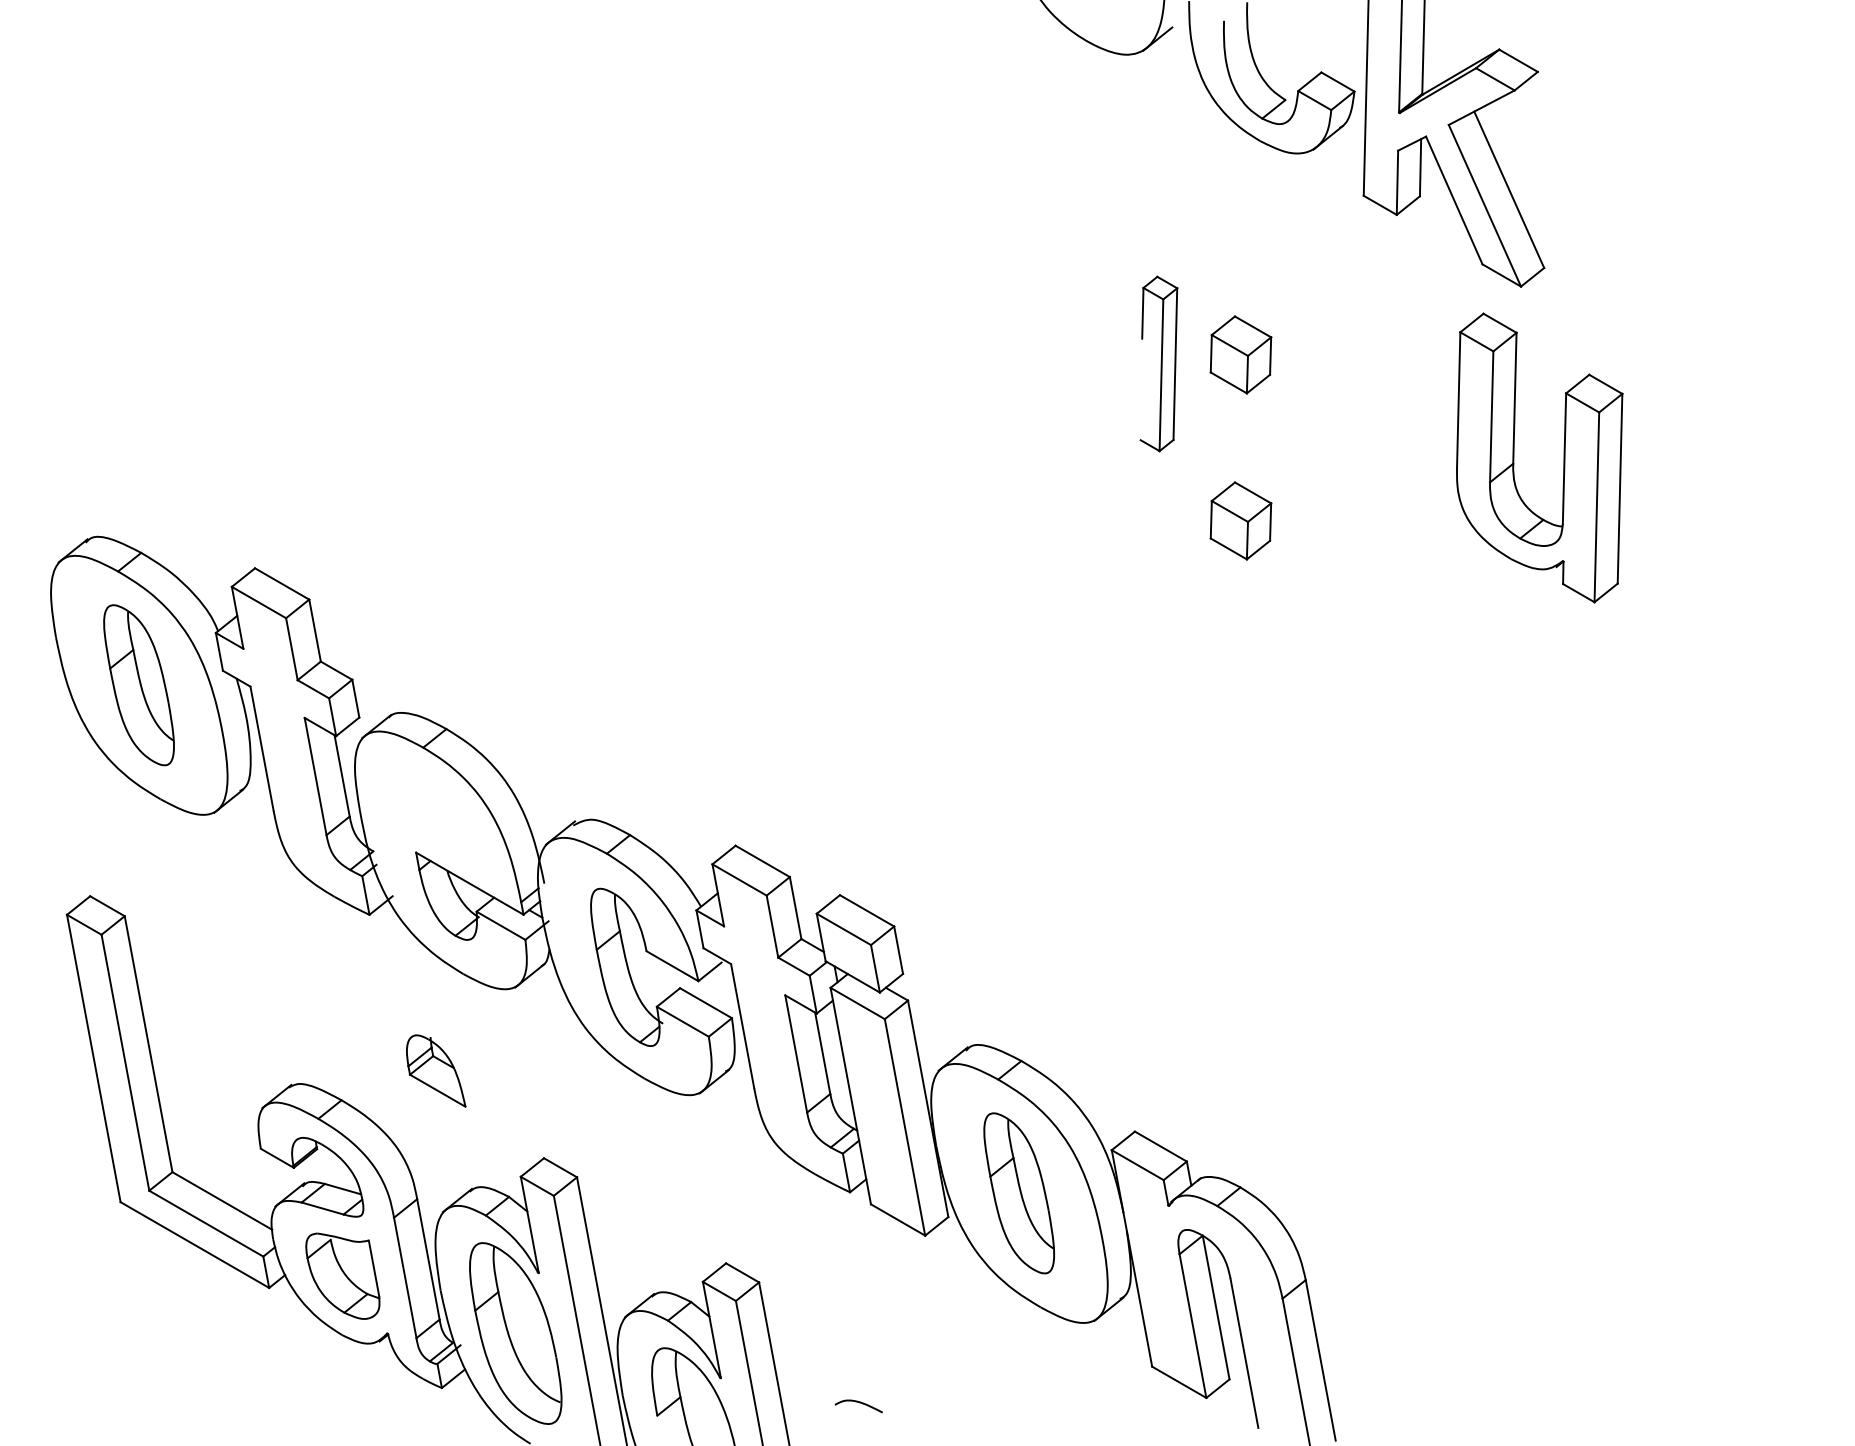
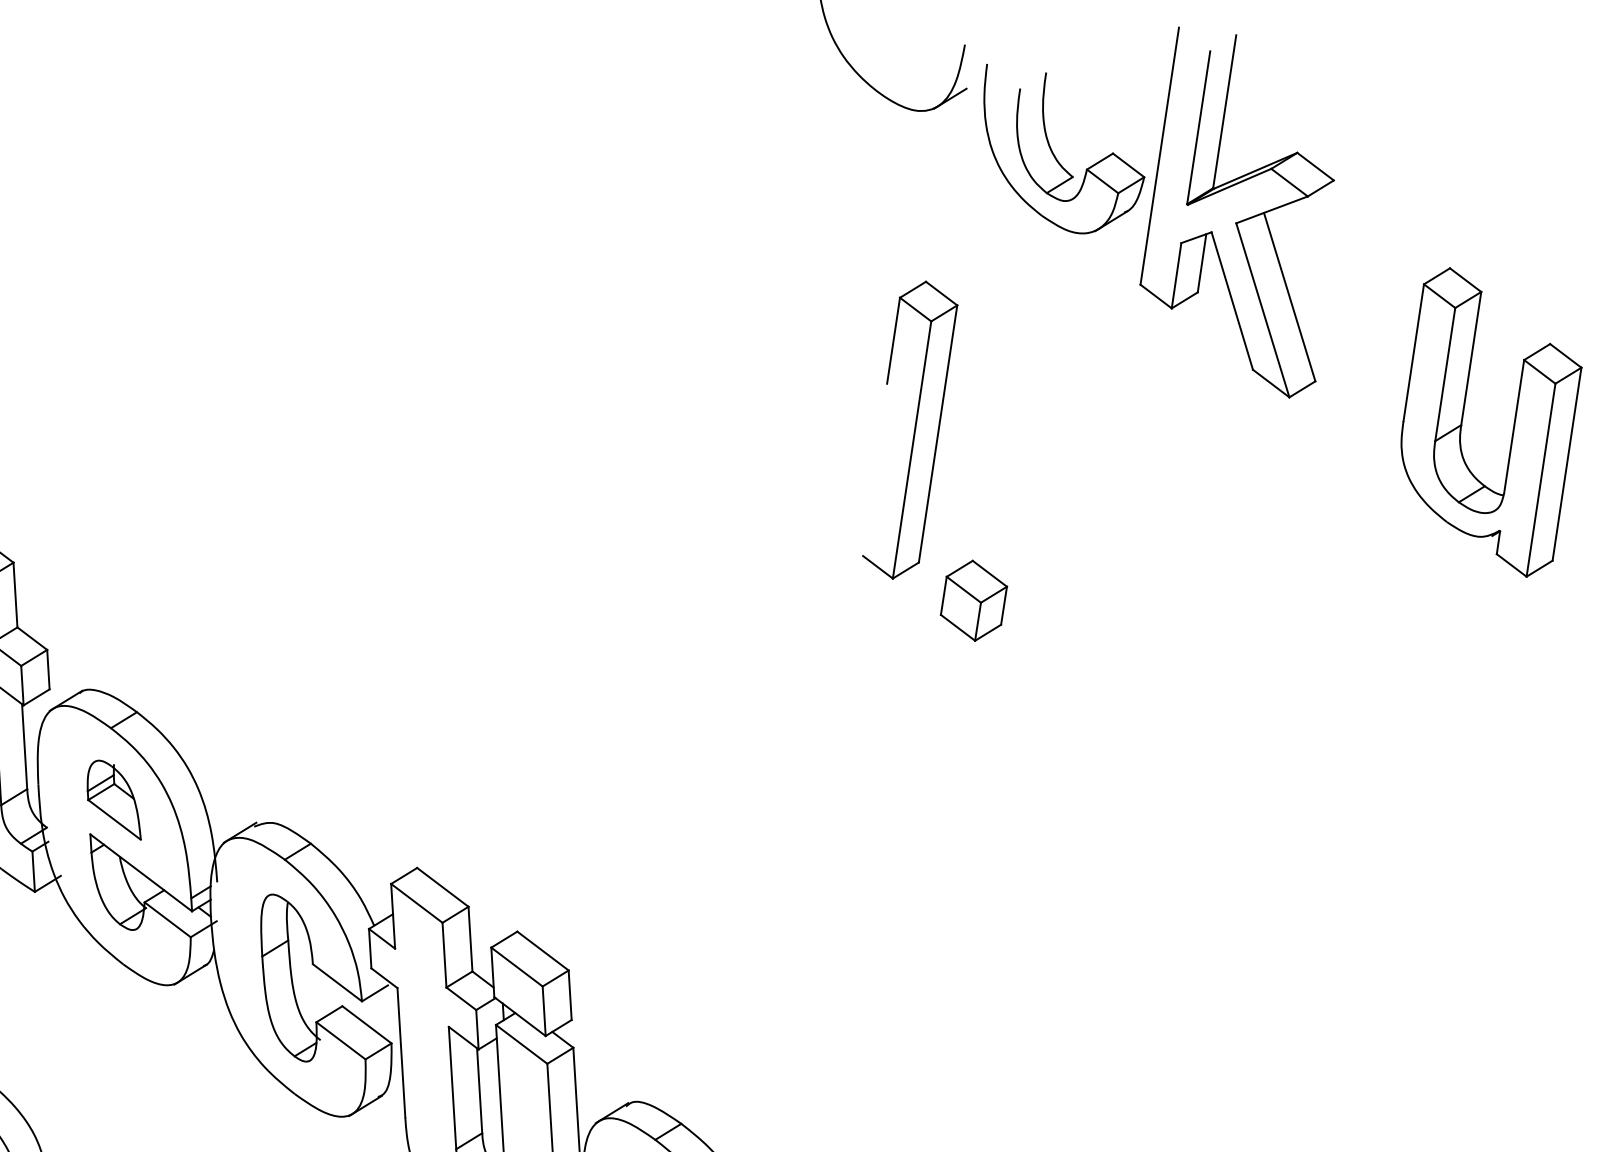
part: (1240, 354) -> (994, 430), removed
part: (1158, 363) -> (909, 429), size x1.67
part: (1563, 457) -> (1513, 425), moved
part: (436, 1070) -> (115, 799), moved

